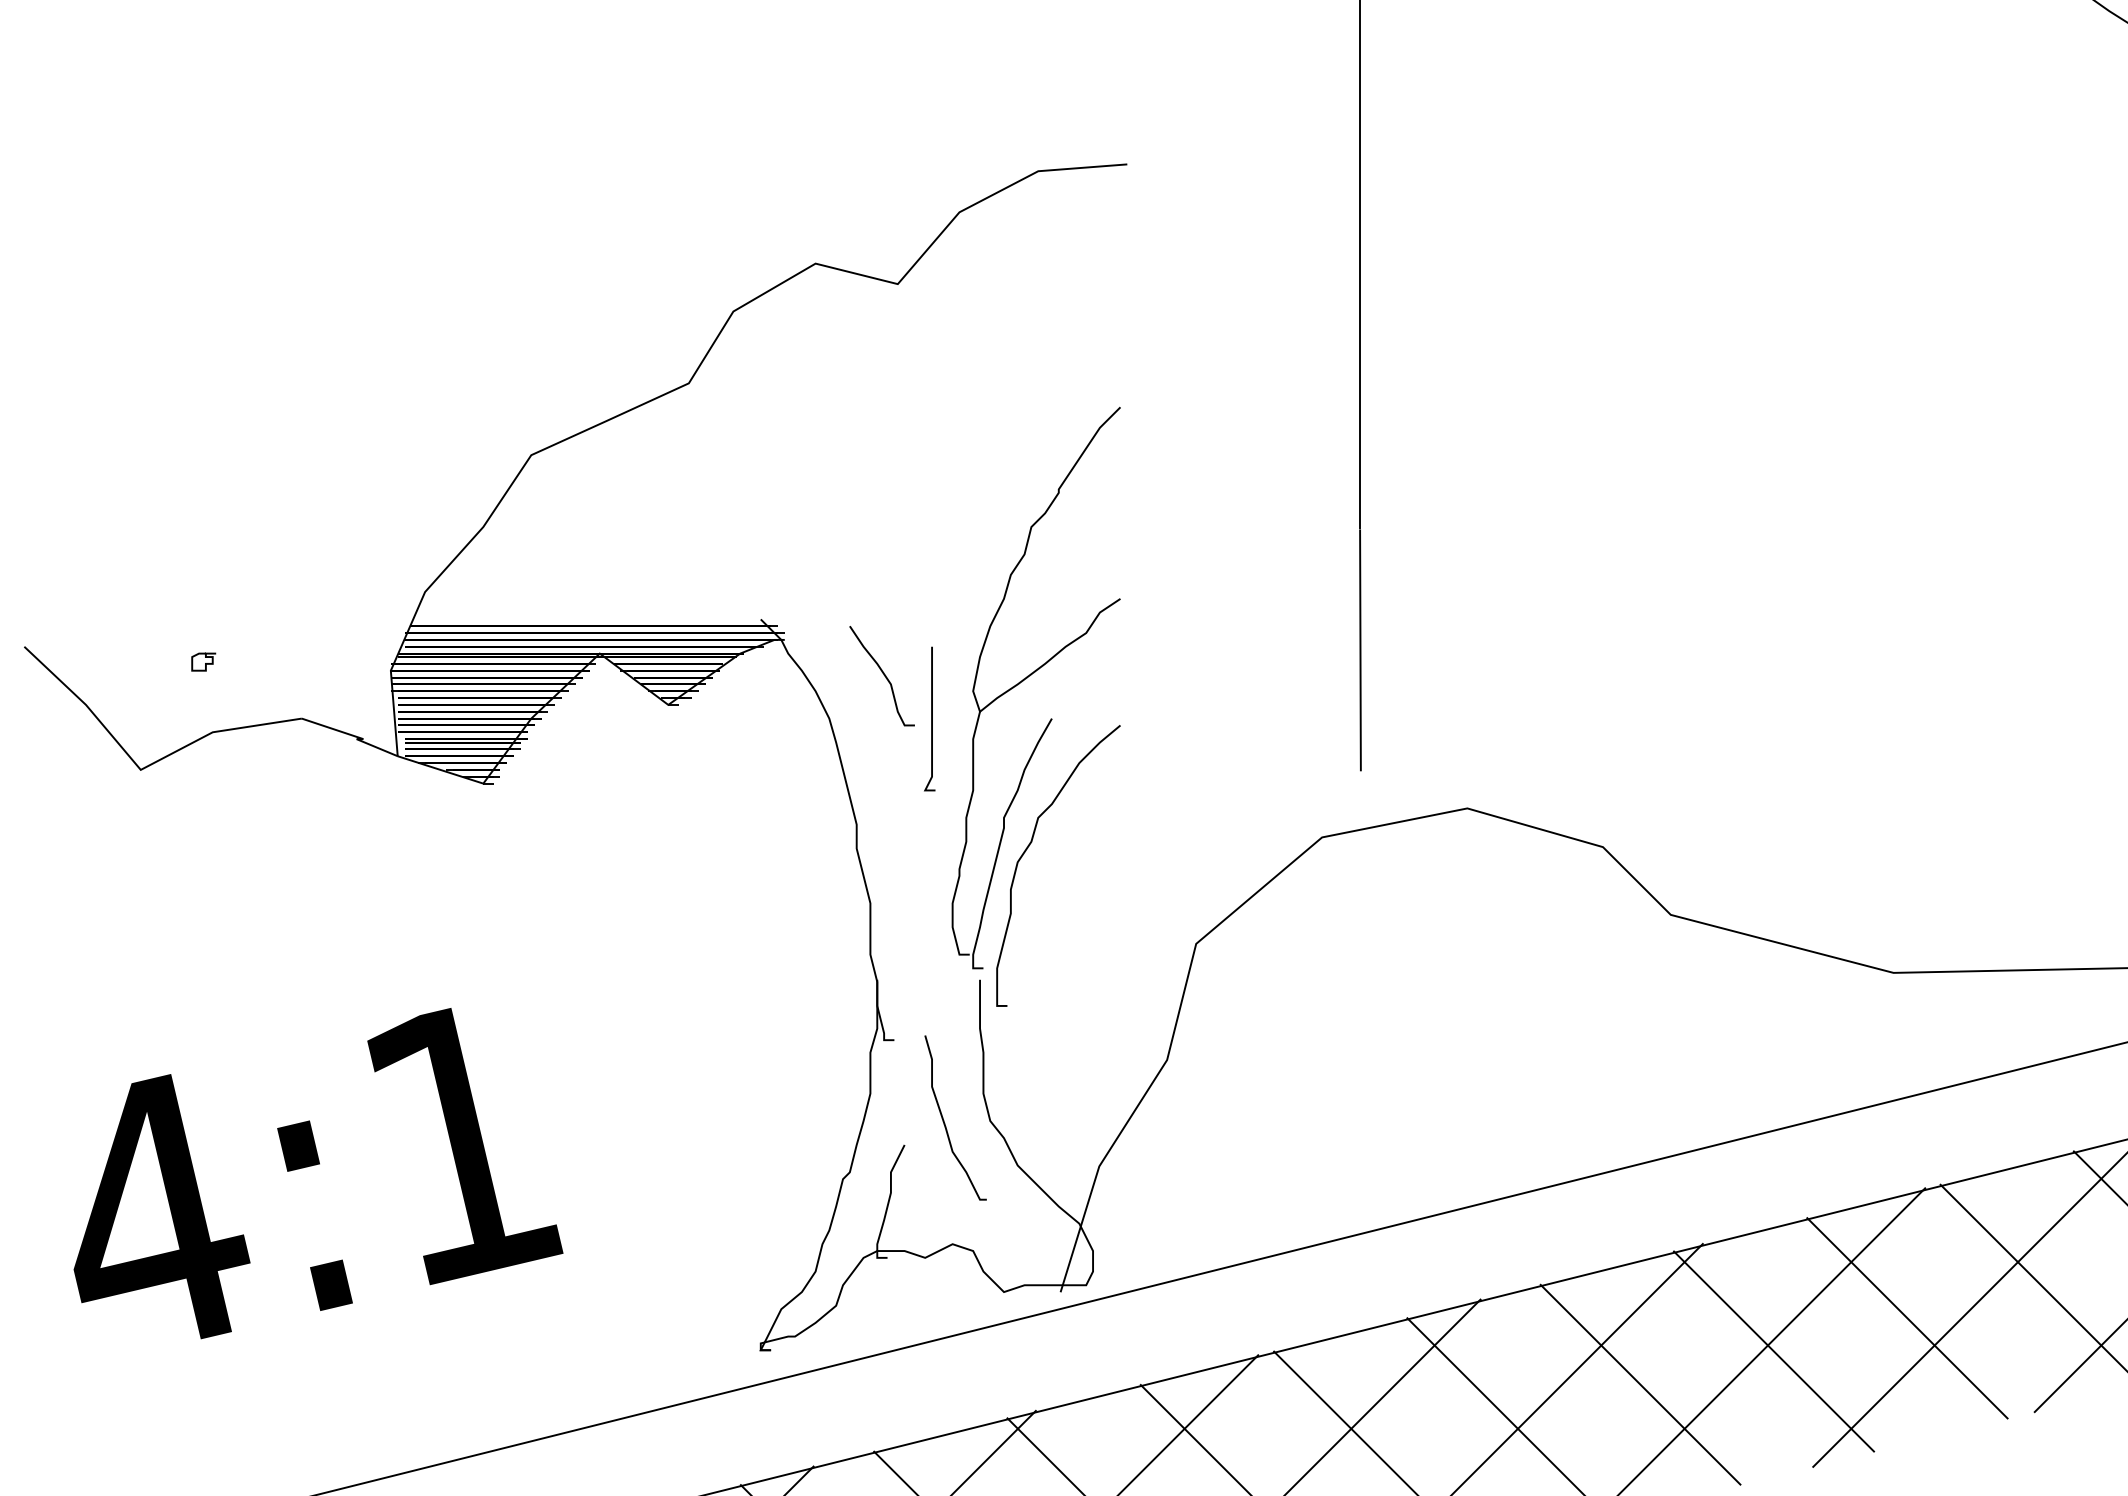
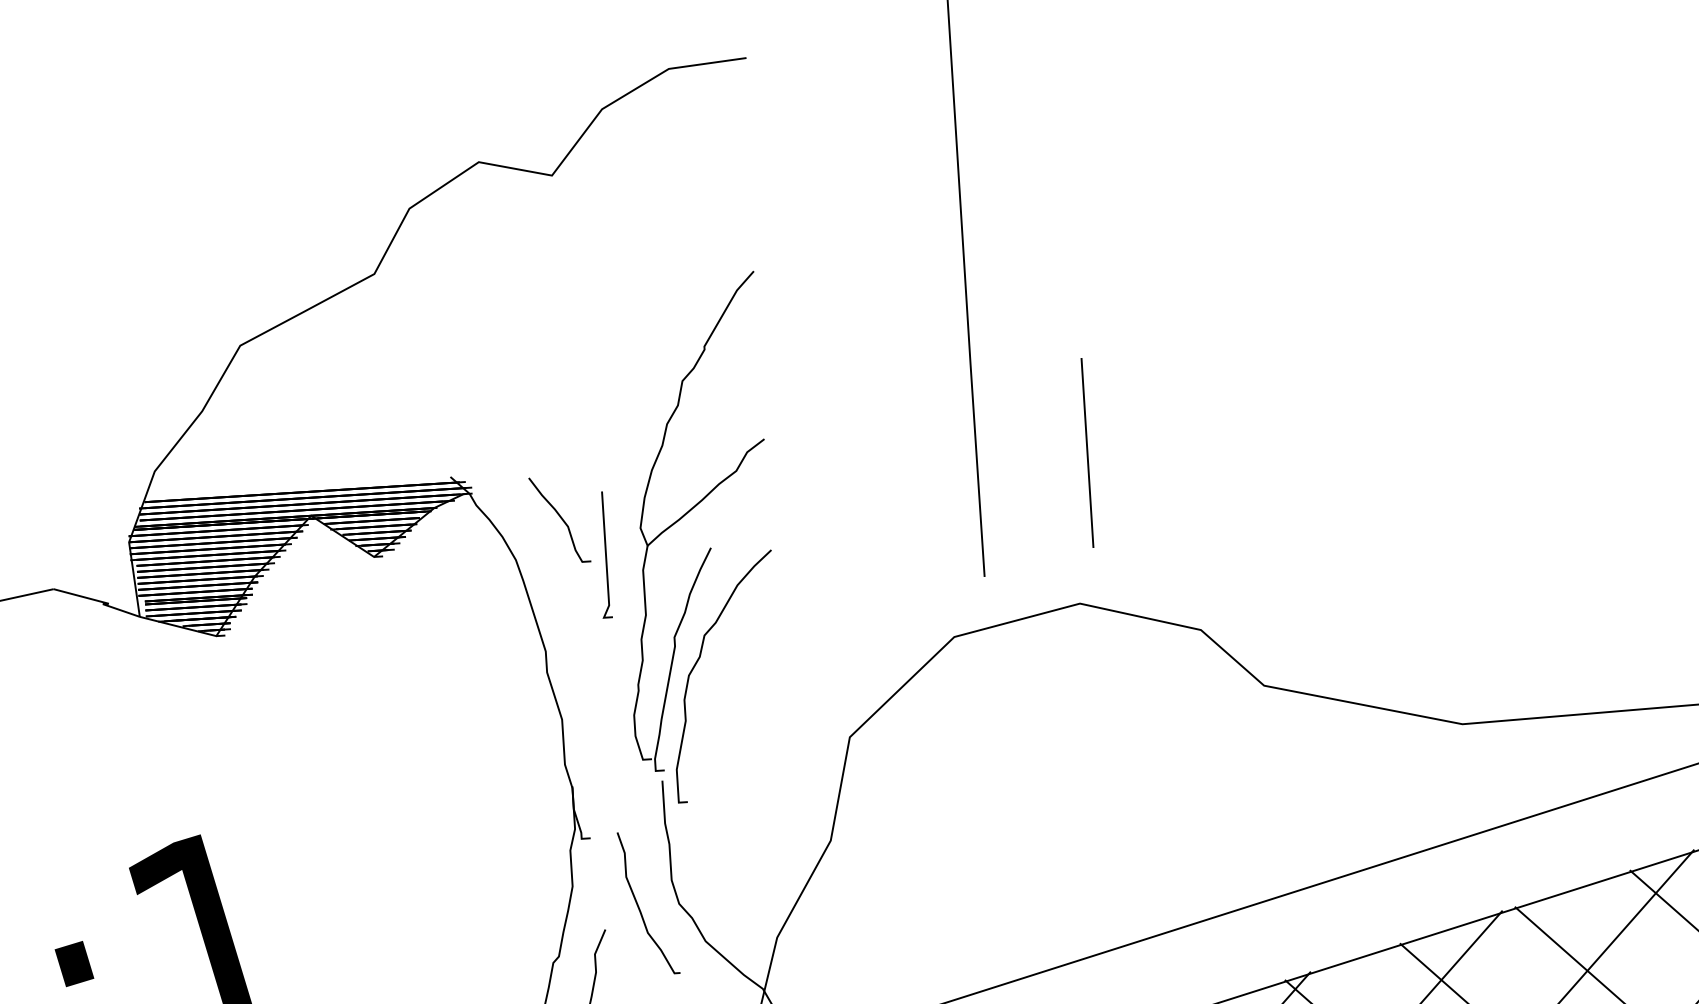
line: (1486, 637) -> (1087, 452), added

